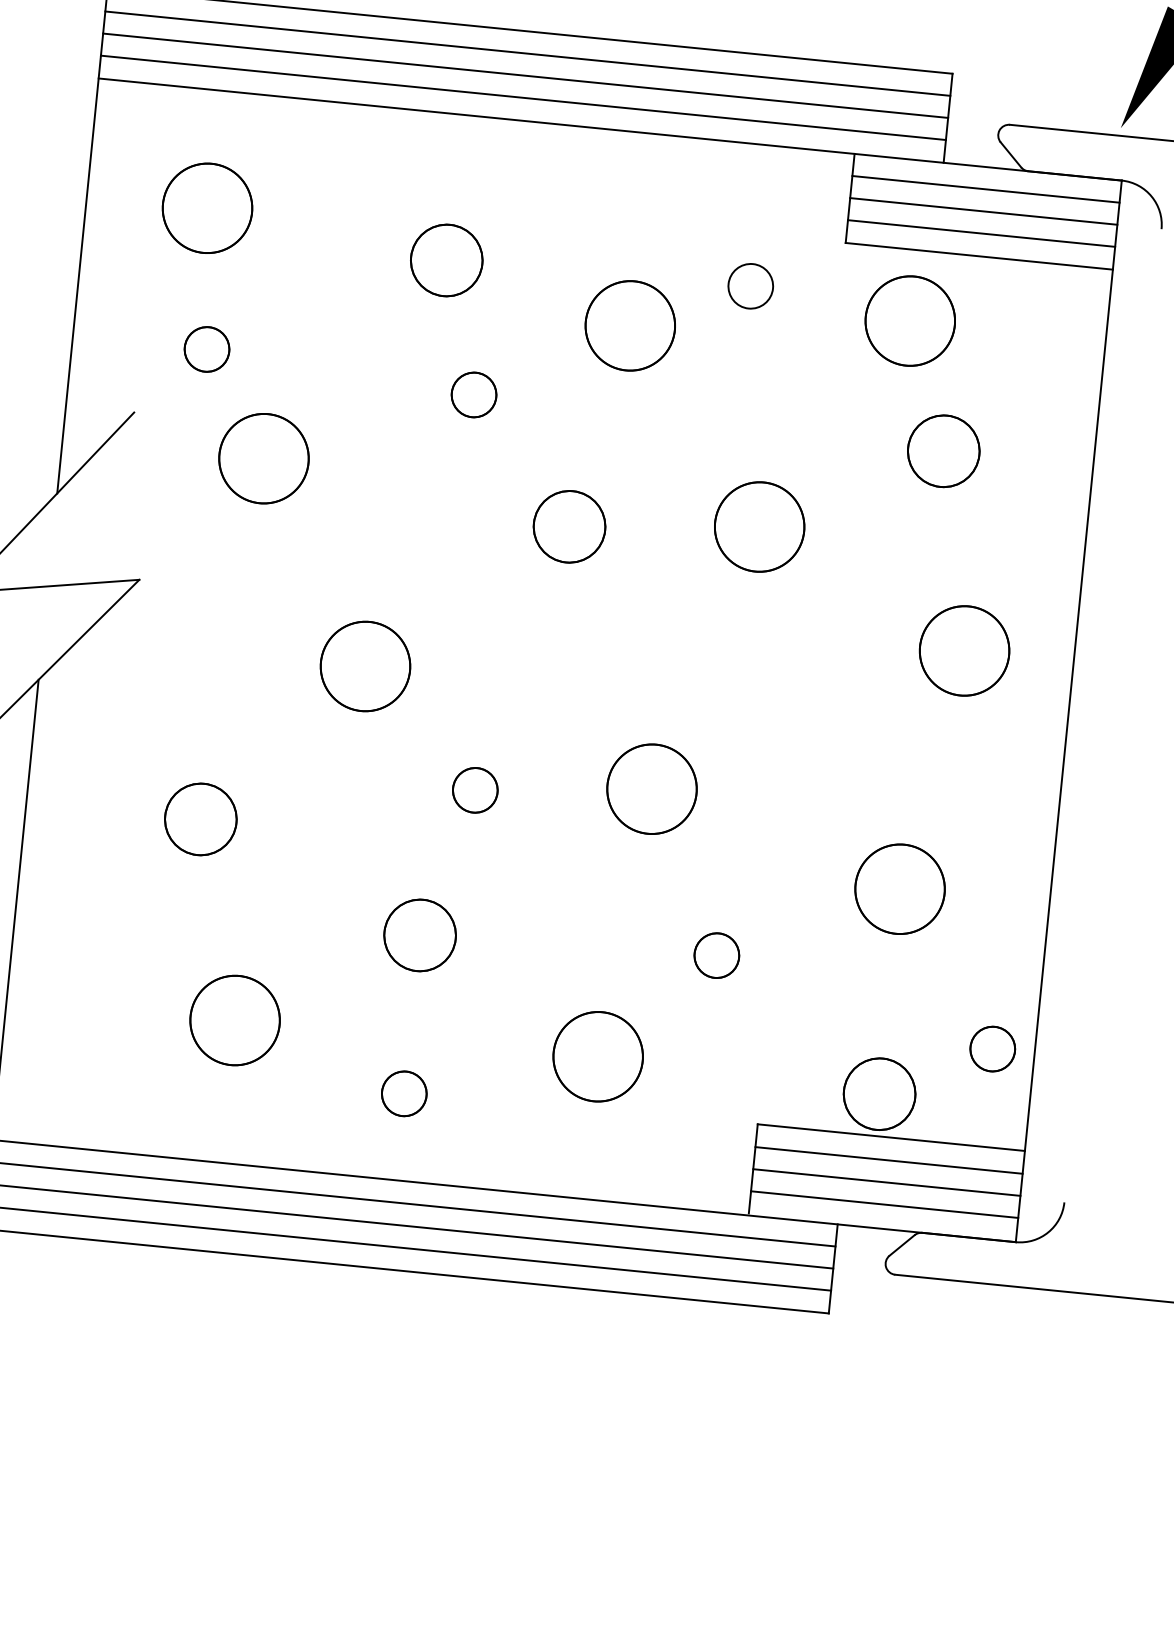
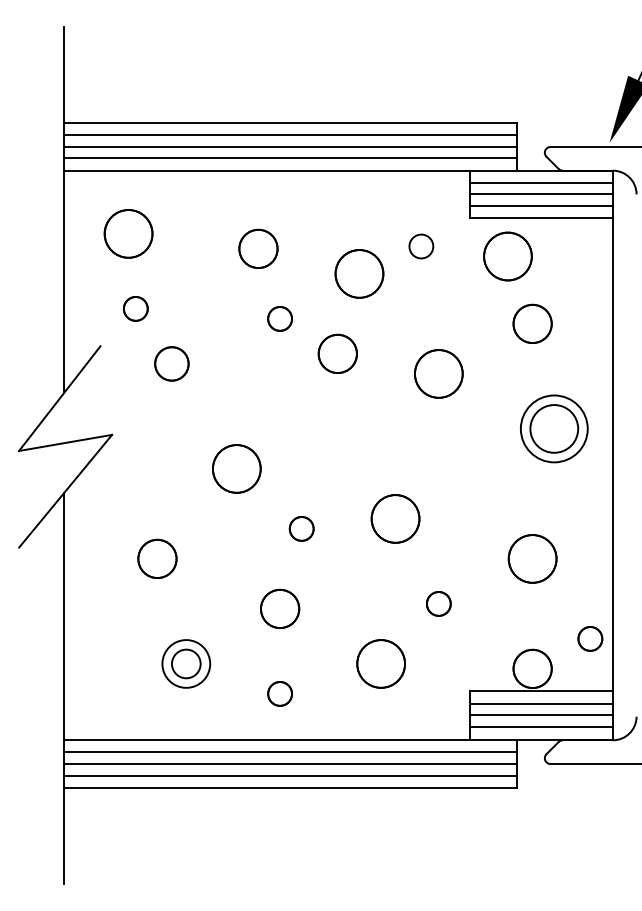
circle: (263, 457) -> (171, 363), size x0.7
circle: (569, 525) -> (337, 353), moved
circle: (965, 650) -> (554, 428), size x1.4
circle: (235, 1019) -> (186, 663), size x0.6

